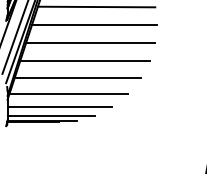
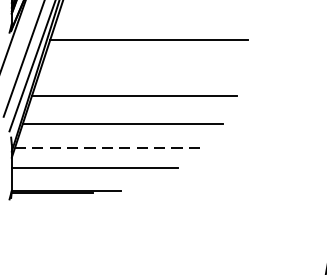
line: (96, 6) -> (152, 10), removed
line: (90, 42) -> (142, 67), removed
line: (69, 93) -> (109, 147), solid -> dashed
line: (50, 115) -> (79, 182), removed

